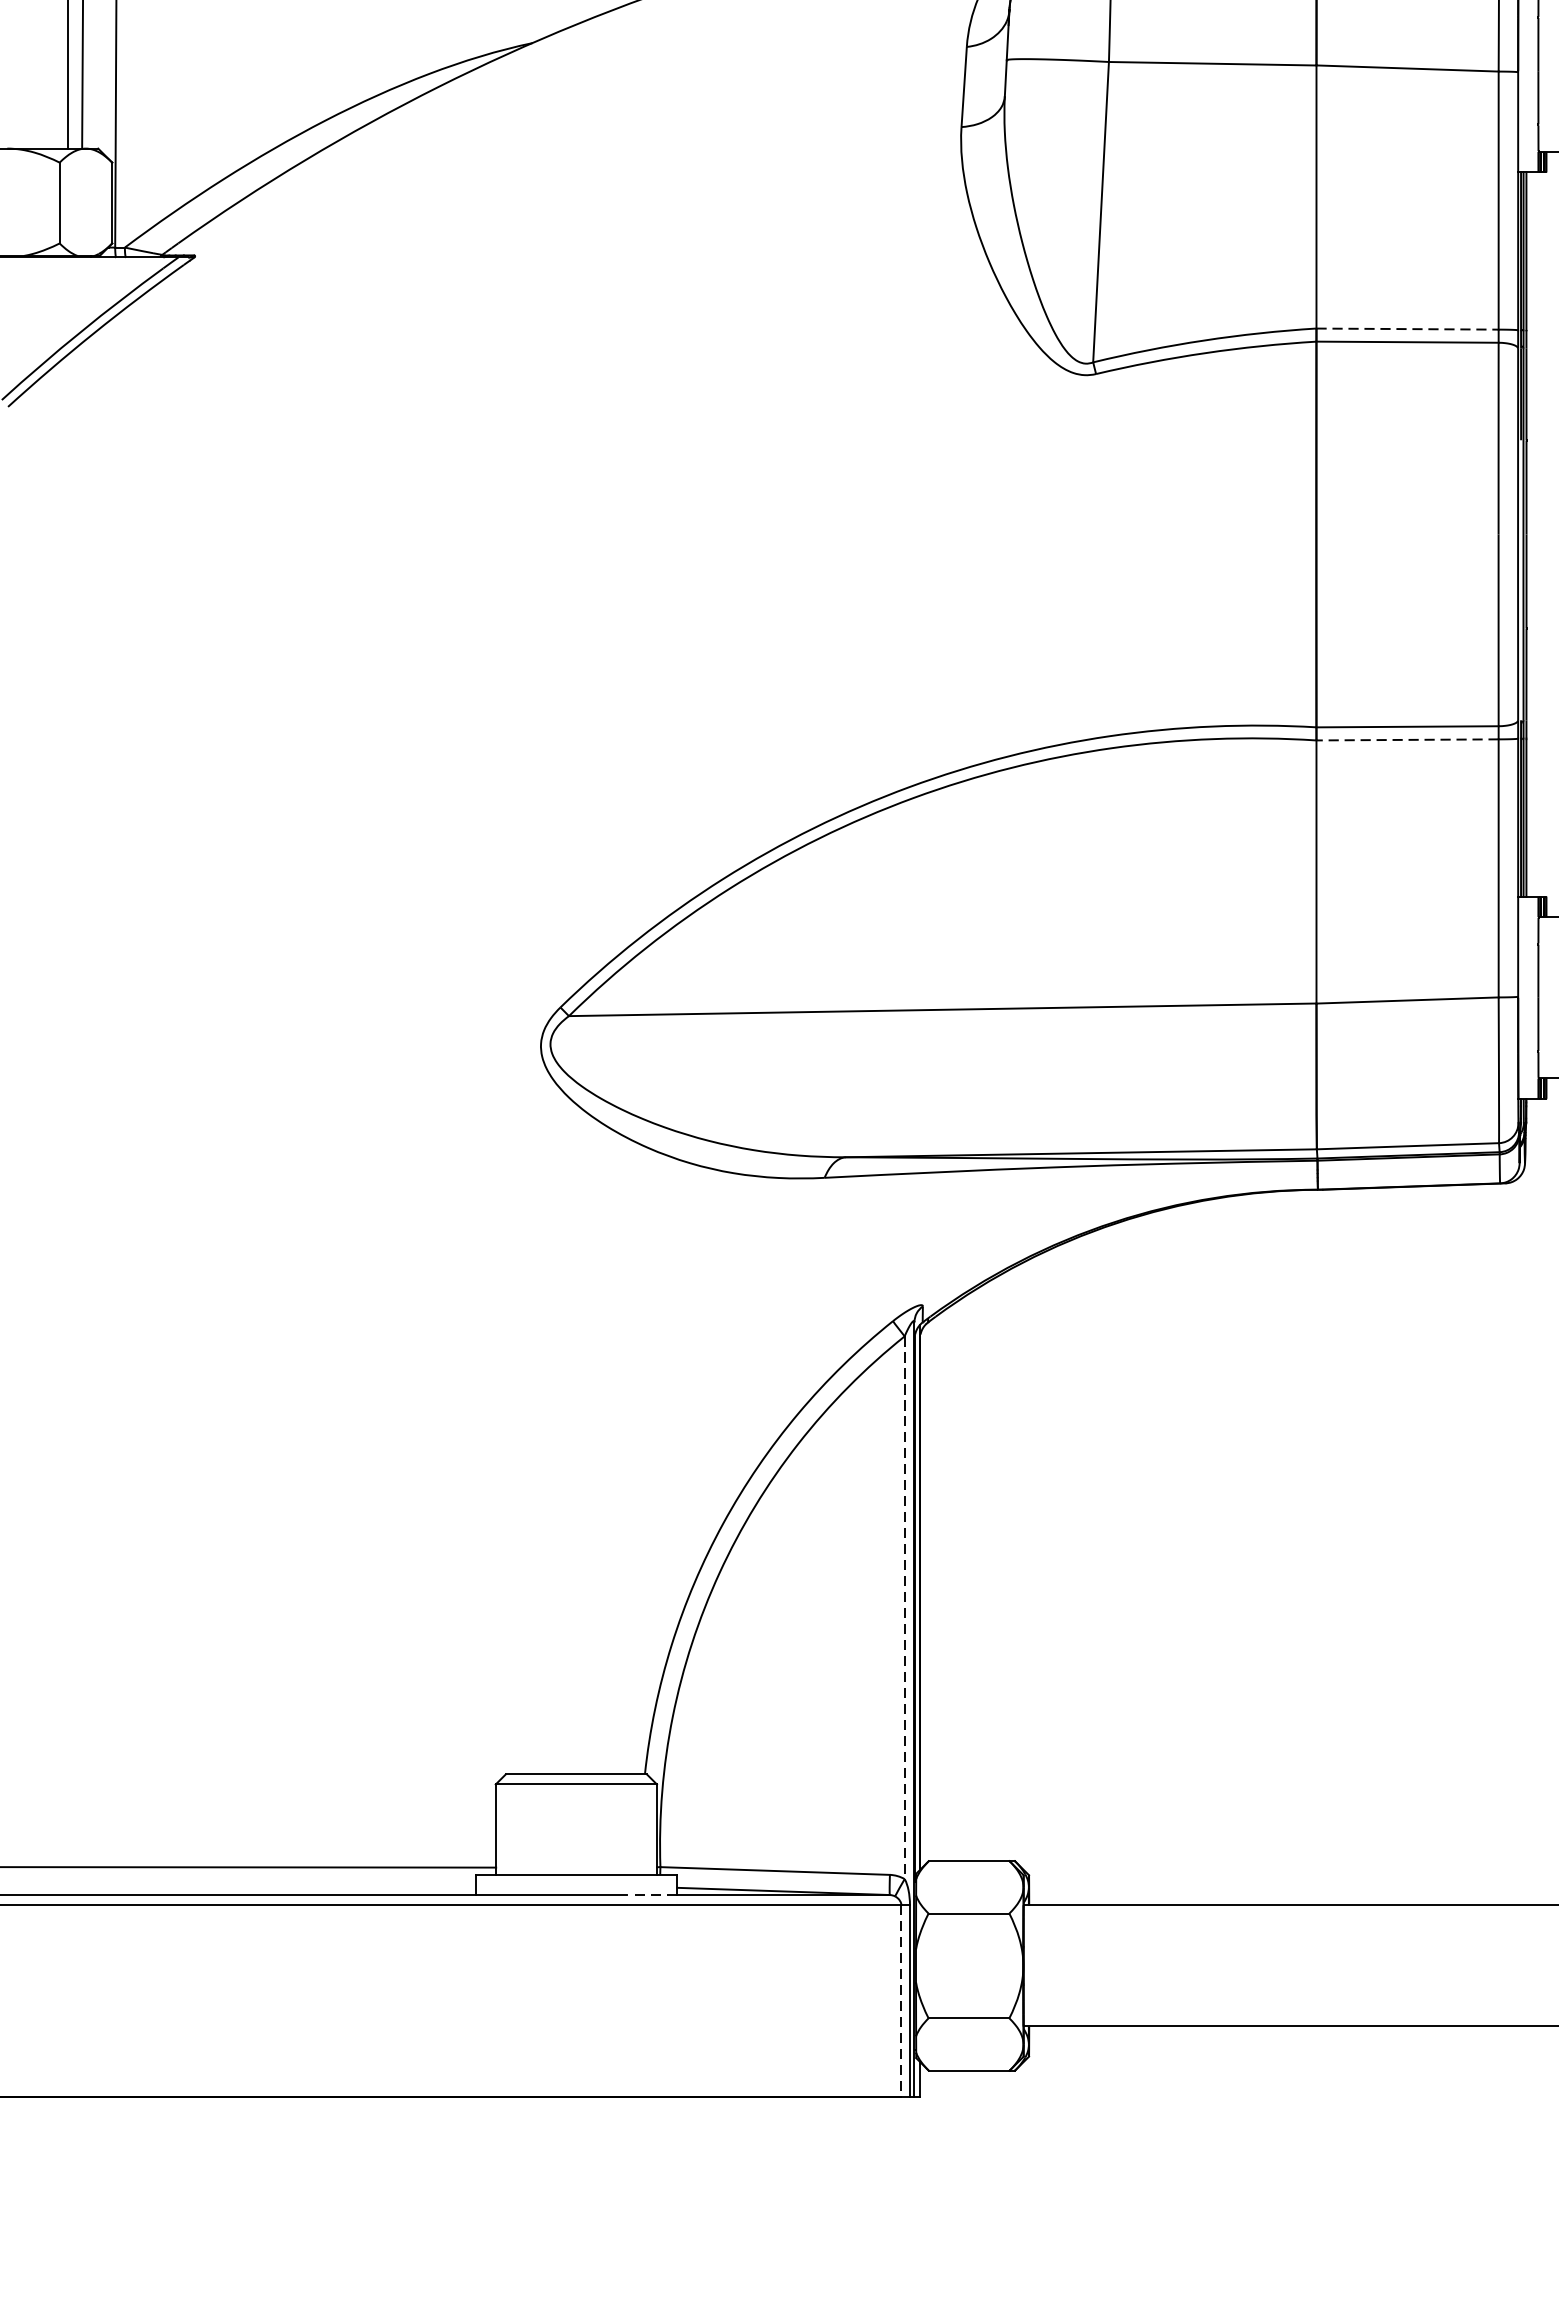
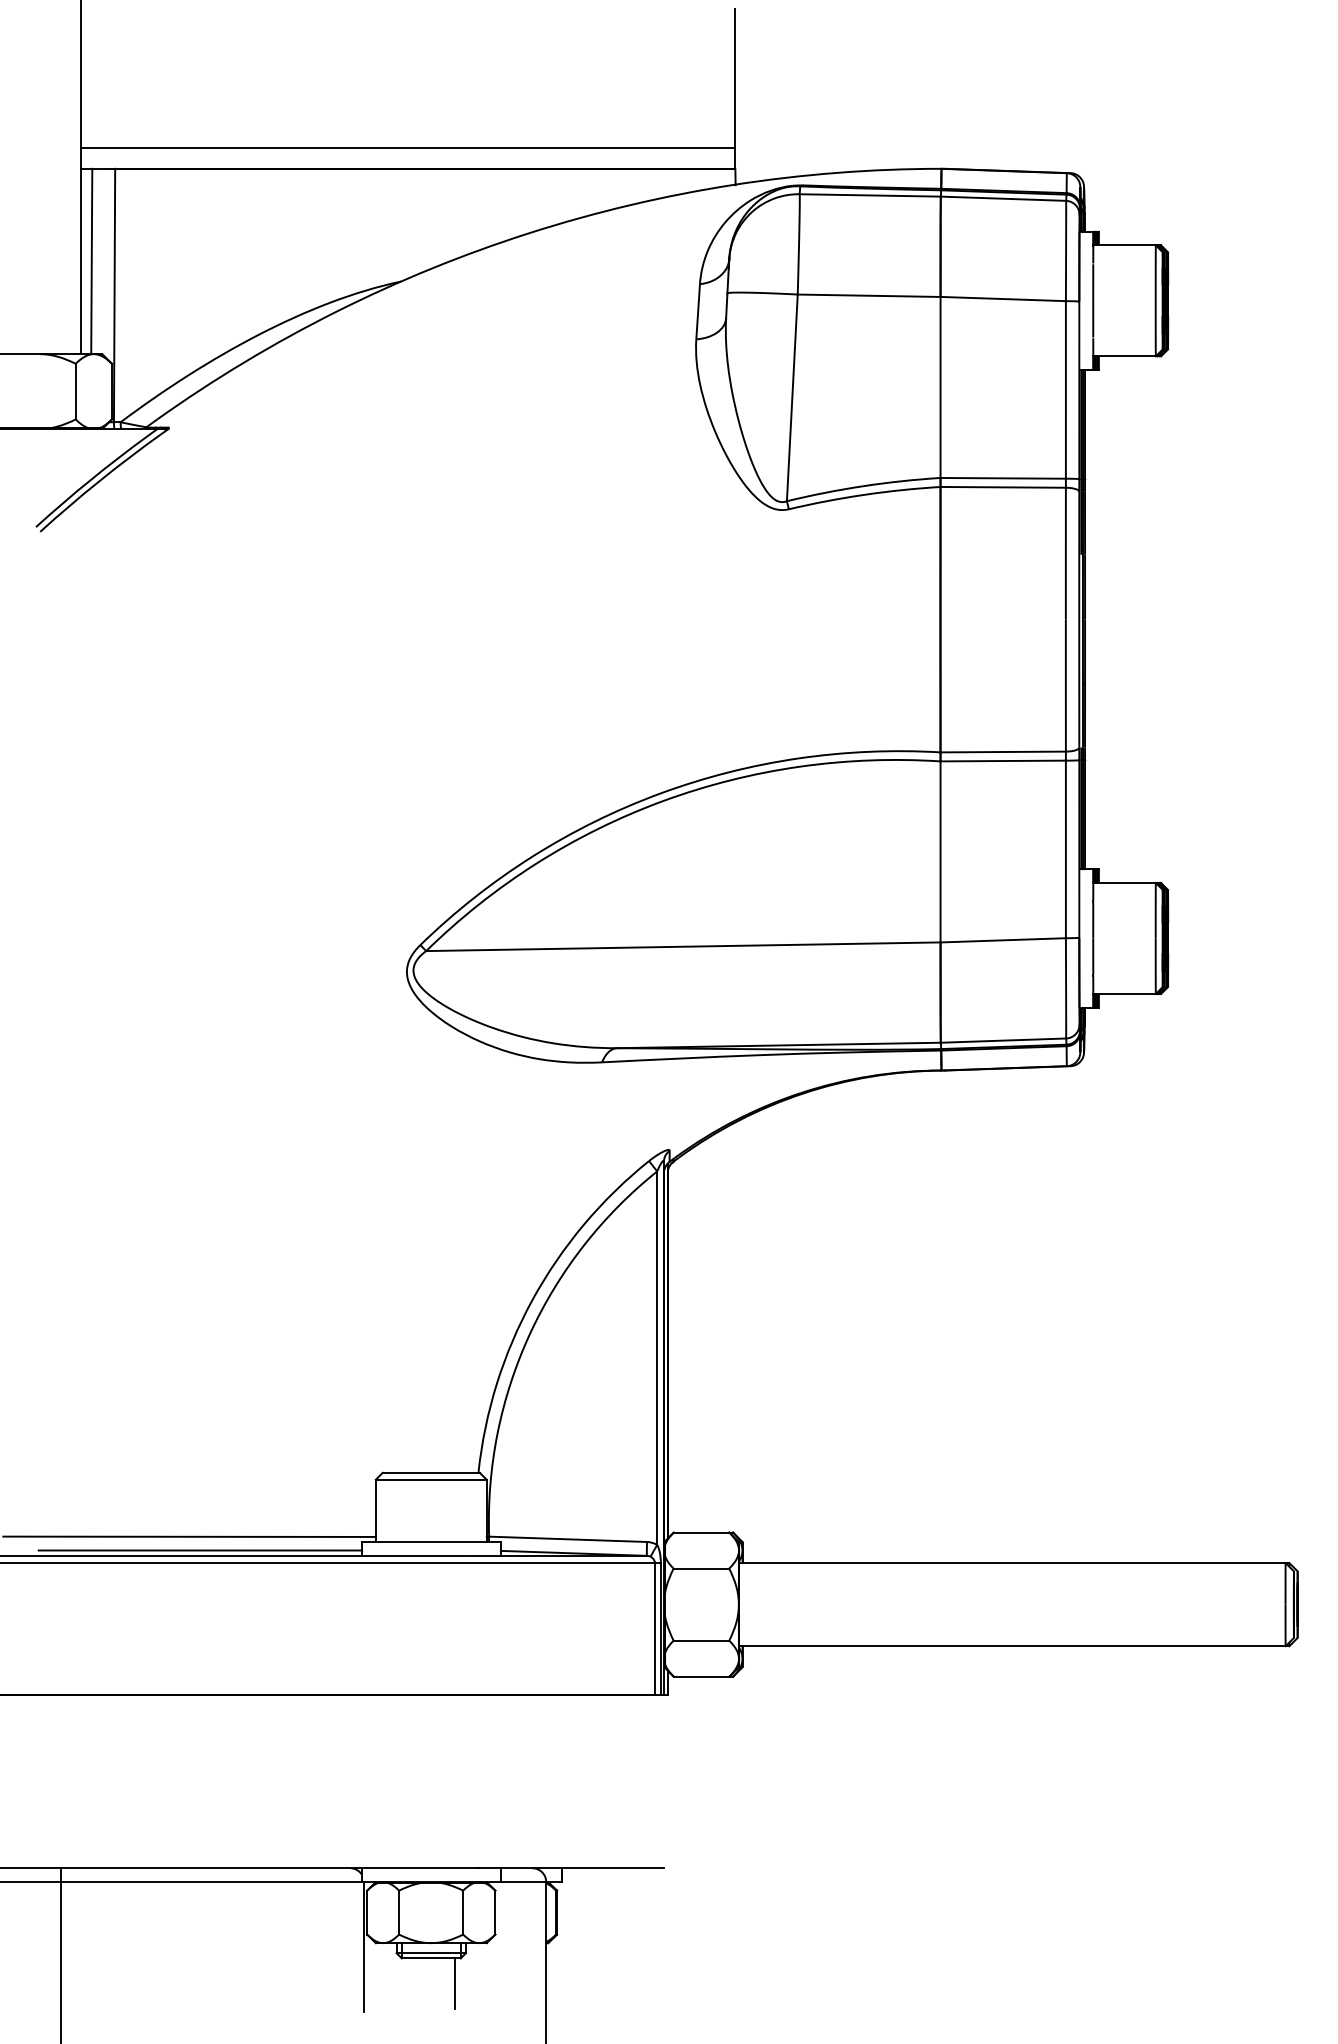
line: (1407, 329) -> (1003, 478), dashed -> solid
line: (1407, 740) -> (1003, 761), dashed -> solid
line: (905, 1608) -> (657, 1358), dashed -> solid
line: (240, 1887) -> (200, 1550), added
line: (652, 1895) -> (483, 1556), dashed -> solid
line: (900, 2002) -> (654, 1629), dashed -> solid

